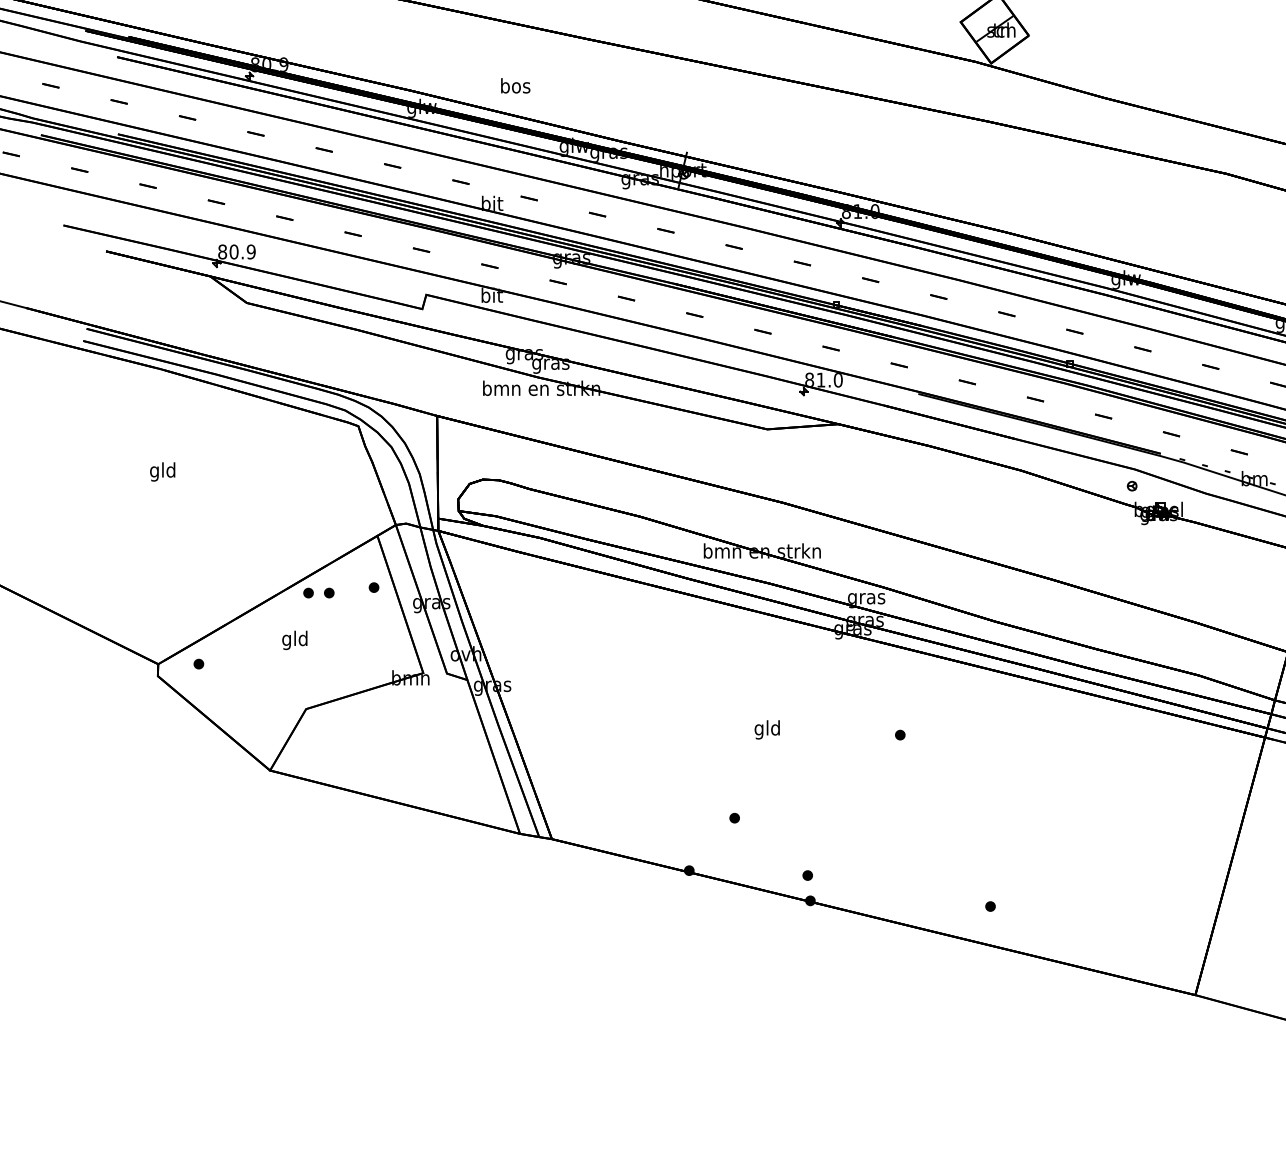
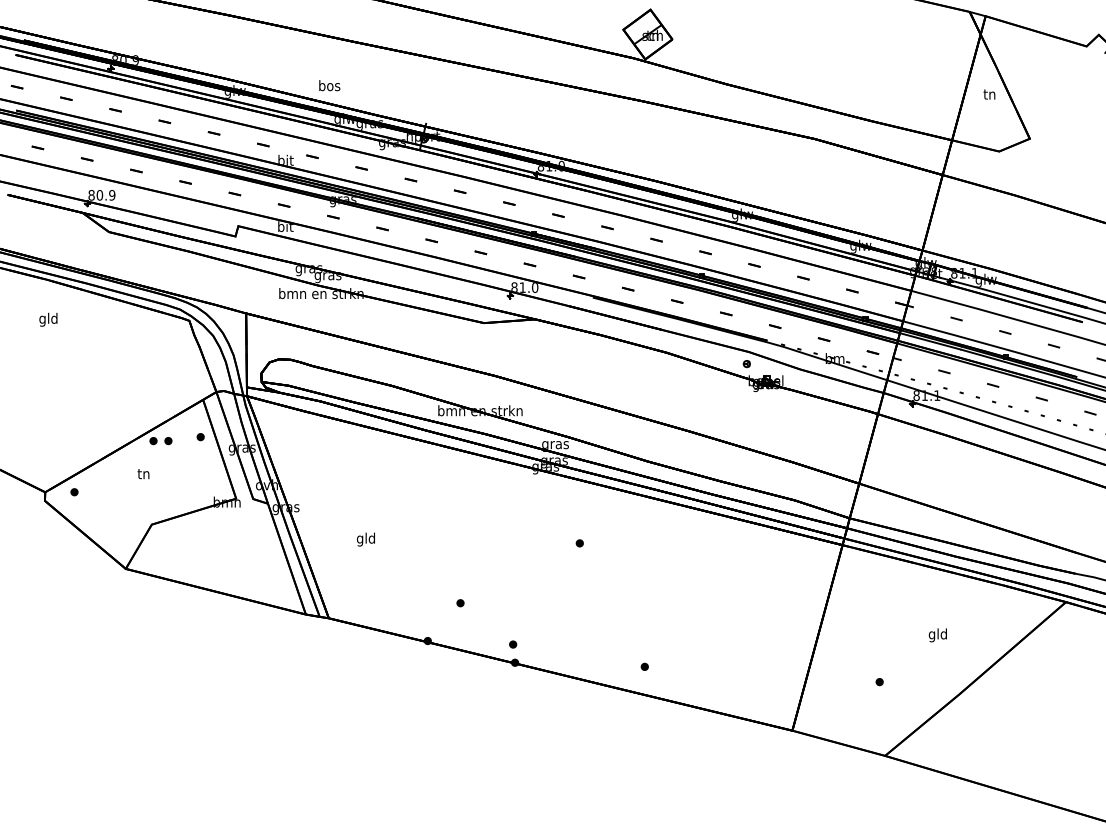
text: (515, 85) -> (329, 85), moved
text: (162, 471) -> (48, 319), moved
text: (294, 640) -> (143, 475), gld -> tn
text: (766, 729) -> (365, 539), moved

